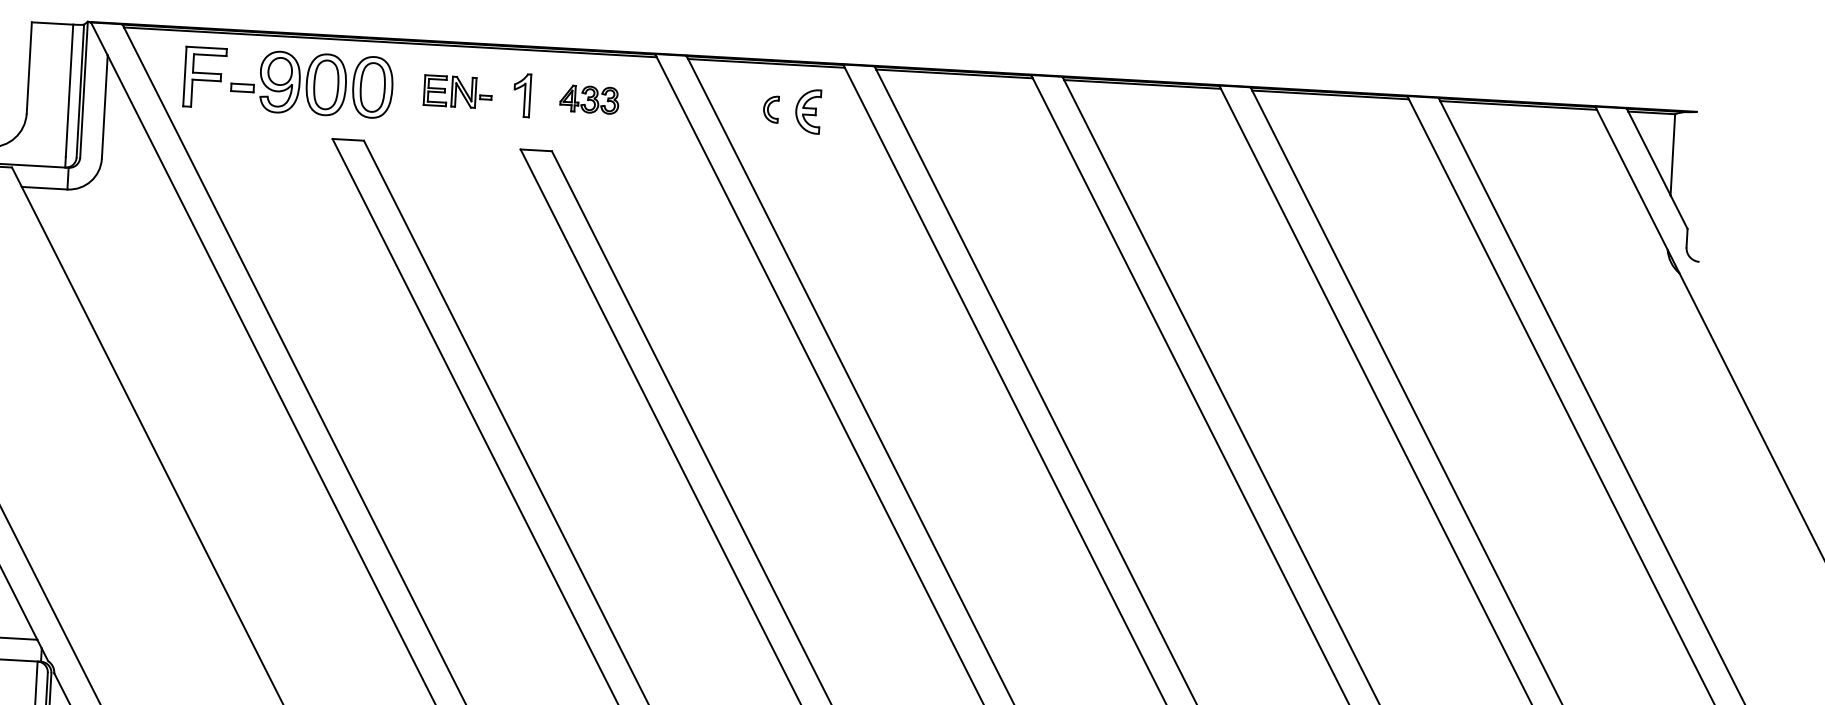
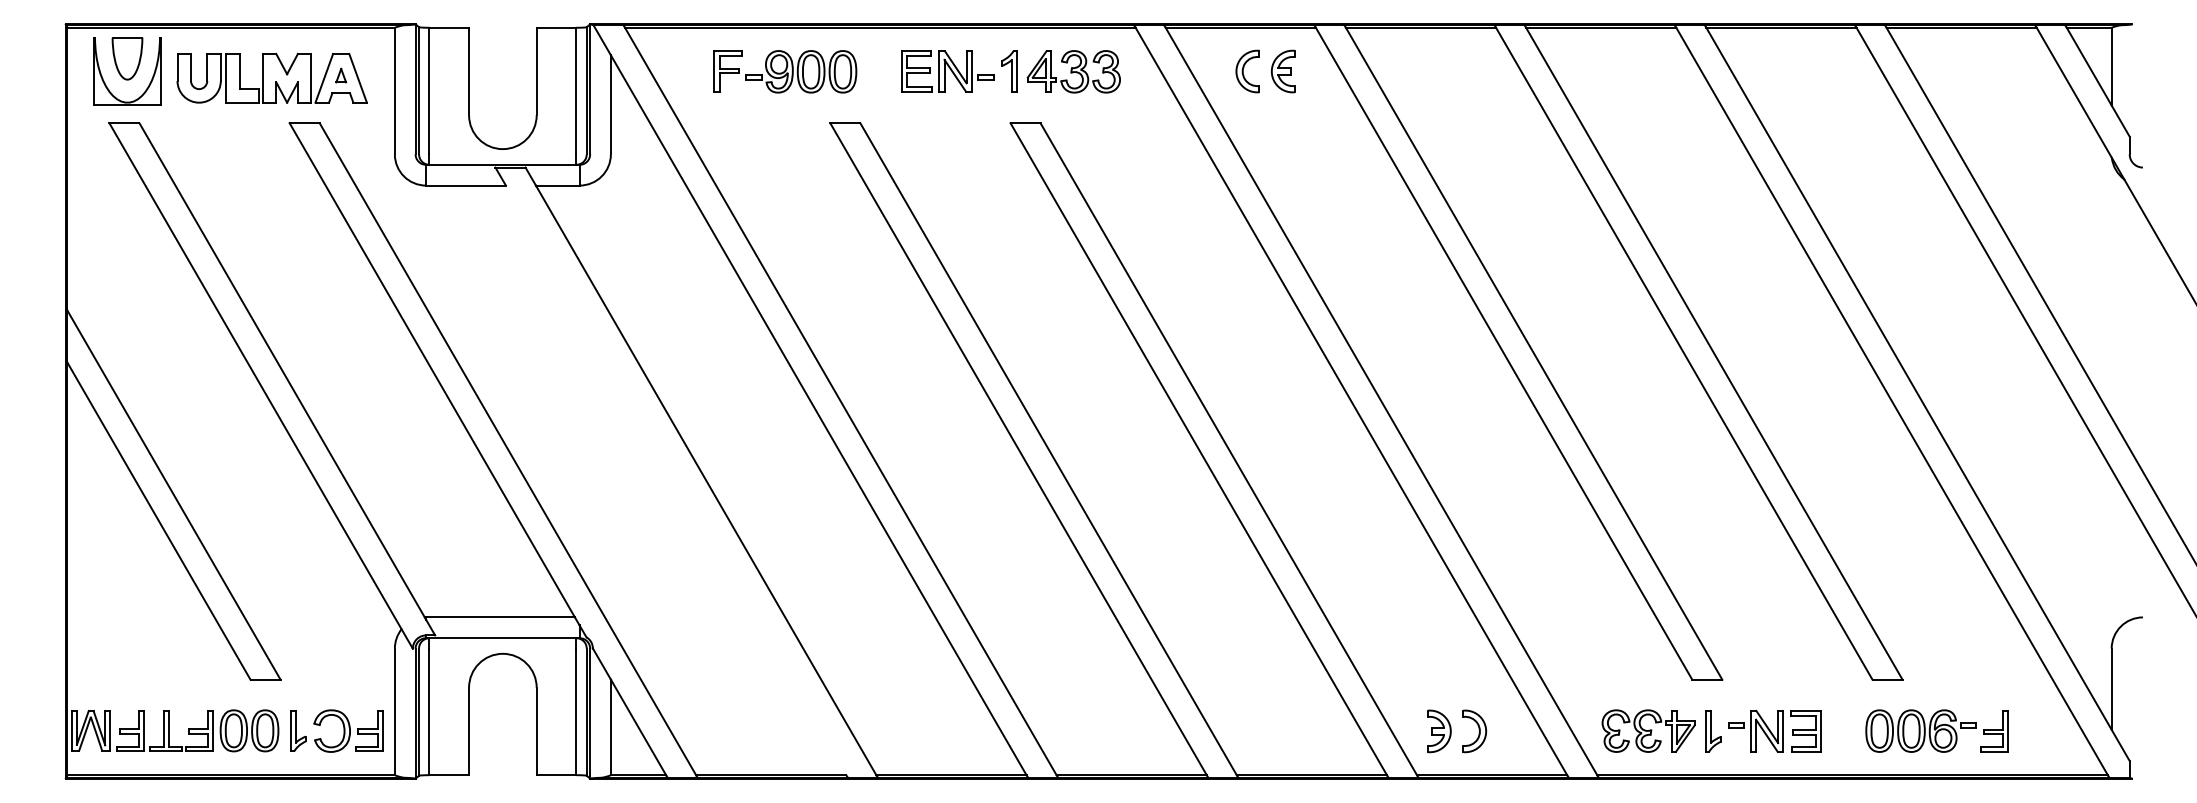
part: (288, 82) -> (785, 71), size x0.71
part: (457, 91) -> (947, 71), size x1.43
part: (589, 99) -> (1073, 71), size x1.67
part: (770, 109) -> (1247, 71), size x1.67

